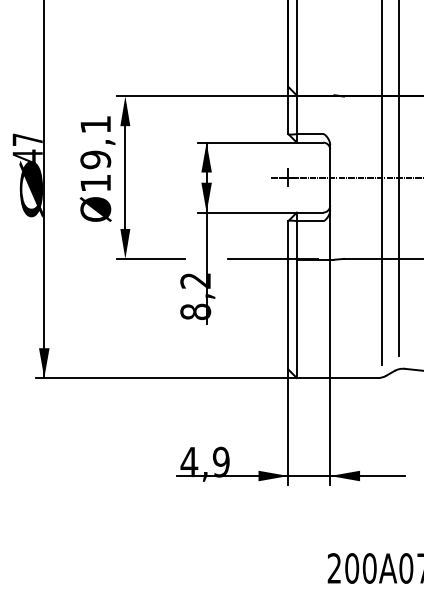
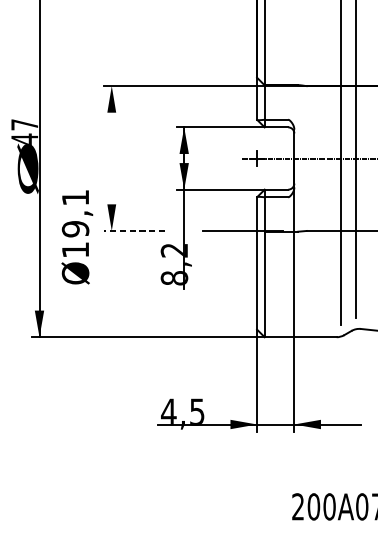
text: (97, 168) -> (77, 236), moved
line: (125, 177) -> (111, 158), removed
line: (150, 258) -> (134, 230), solid -> dashed
text: (221, 461) -> (197, 411), 4,9 -> 4,5

